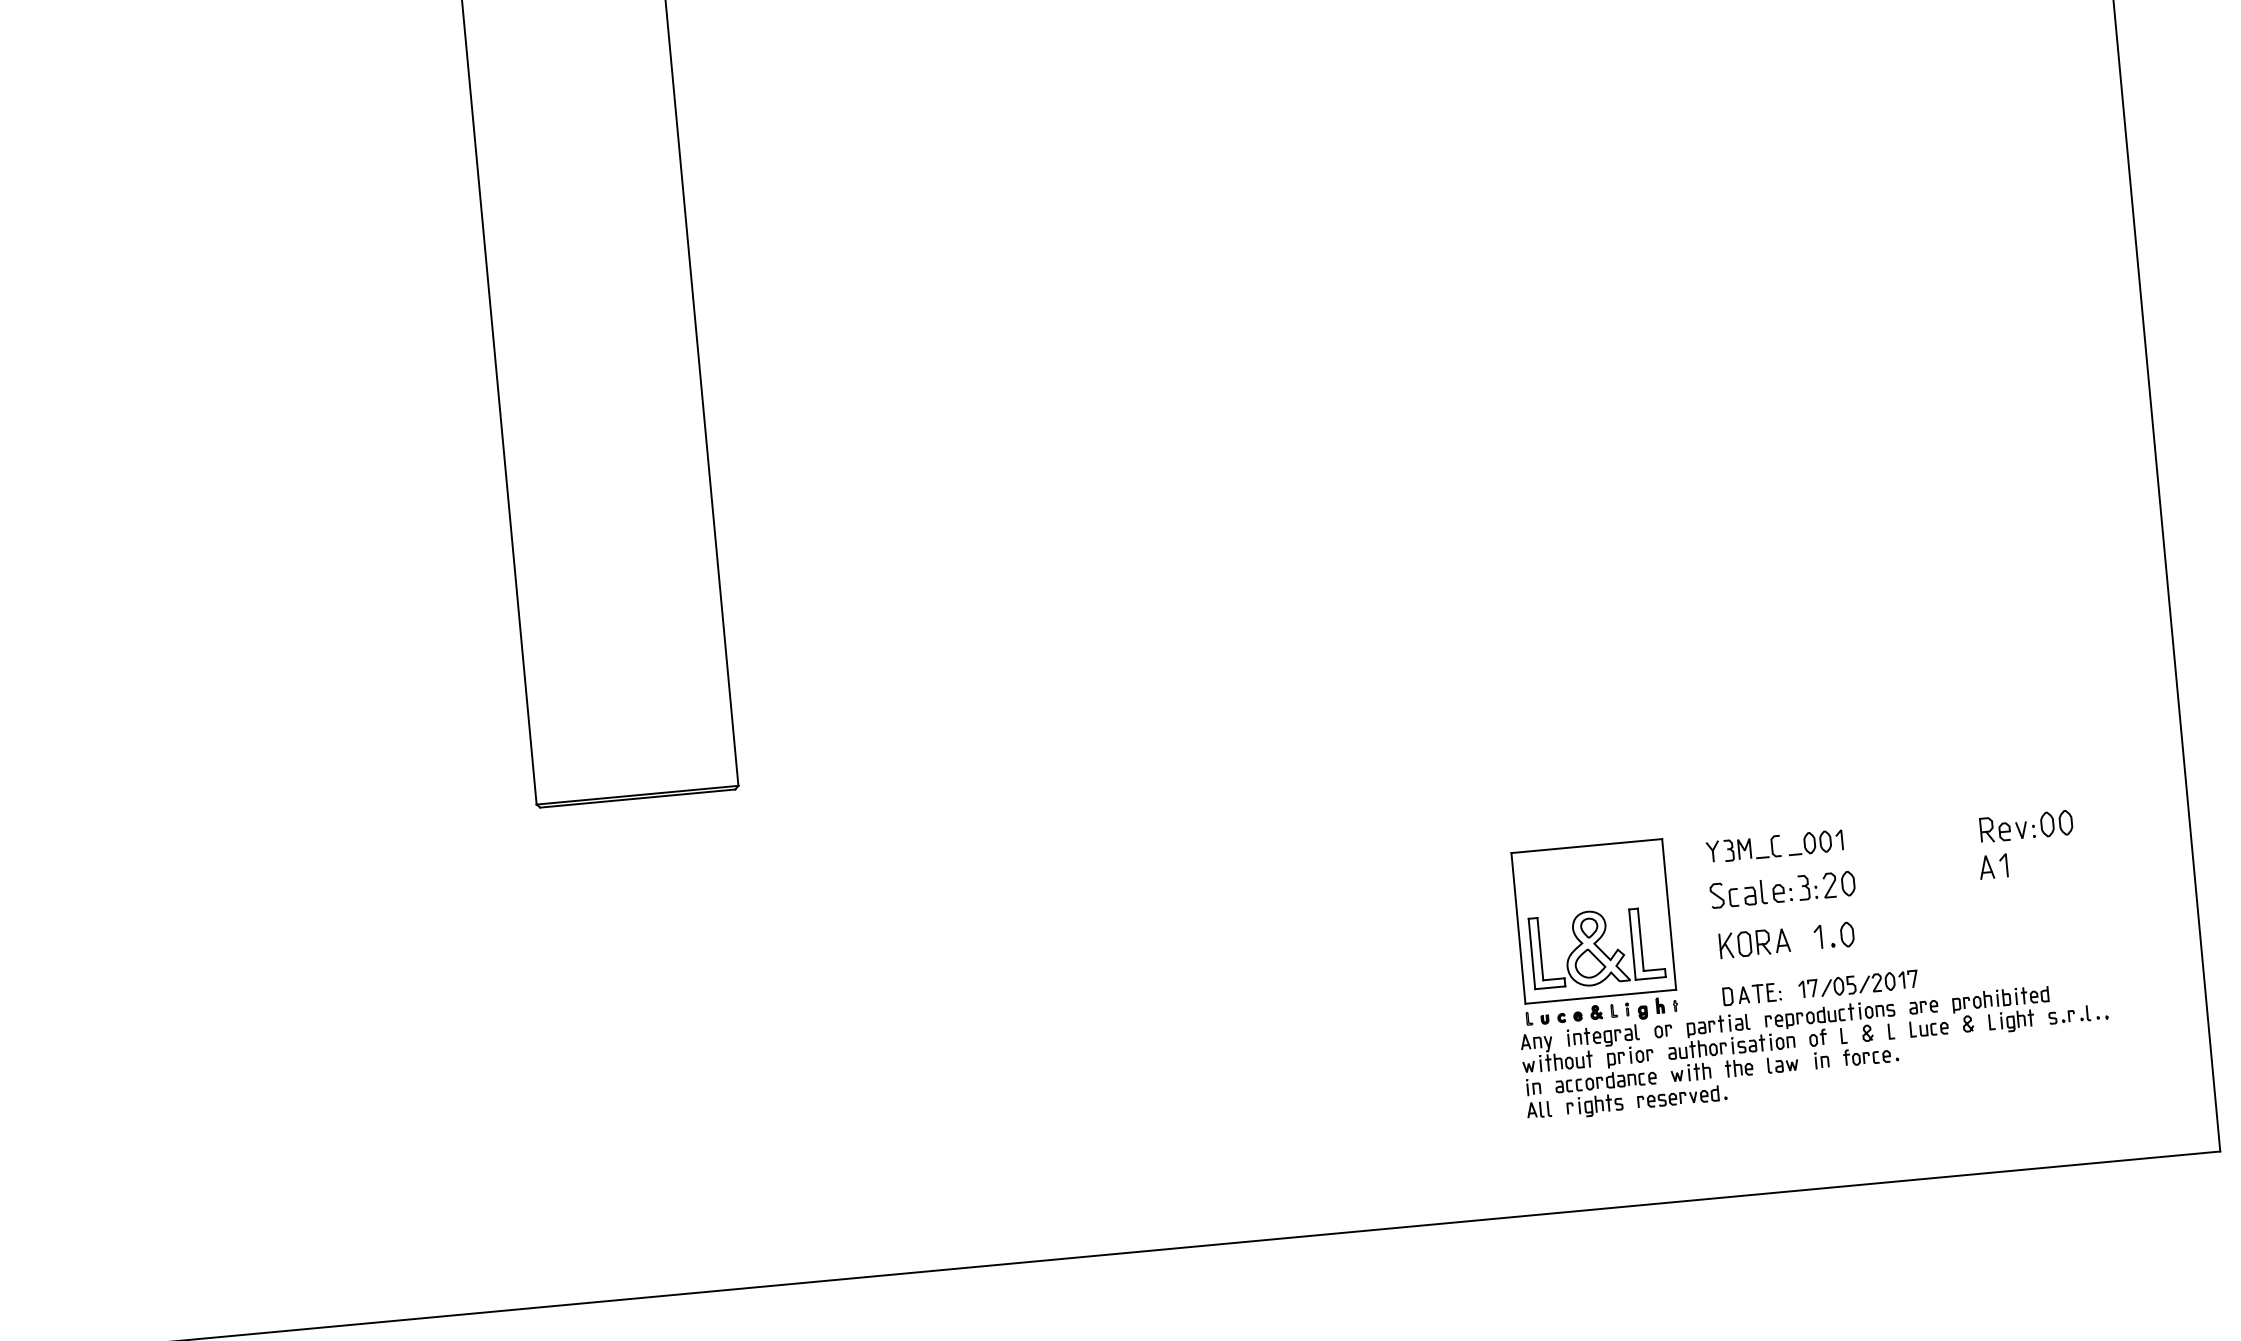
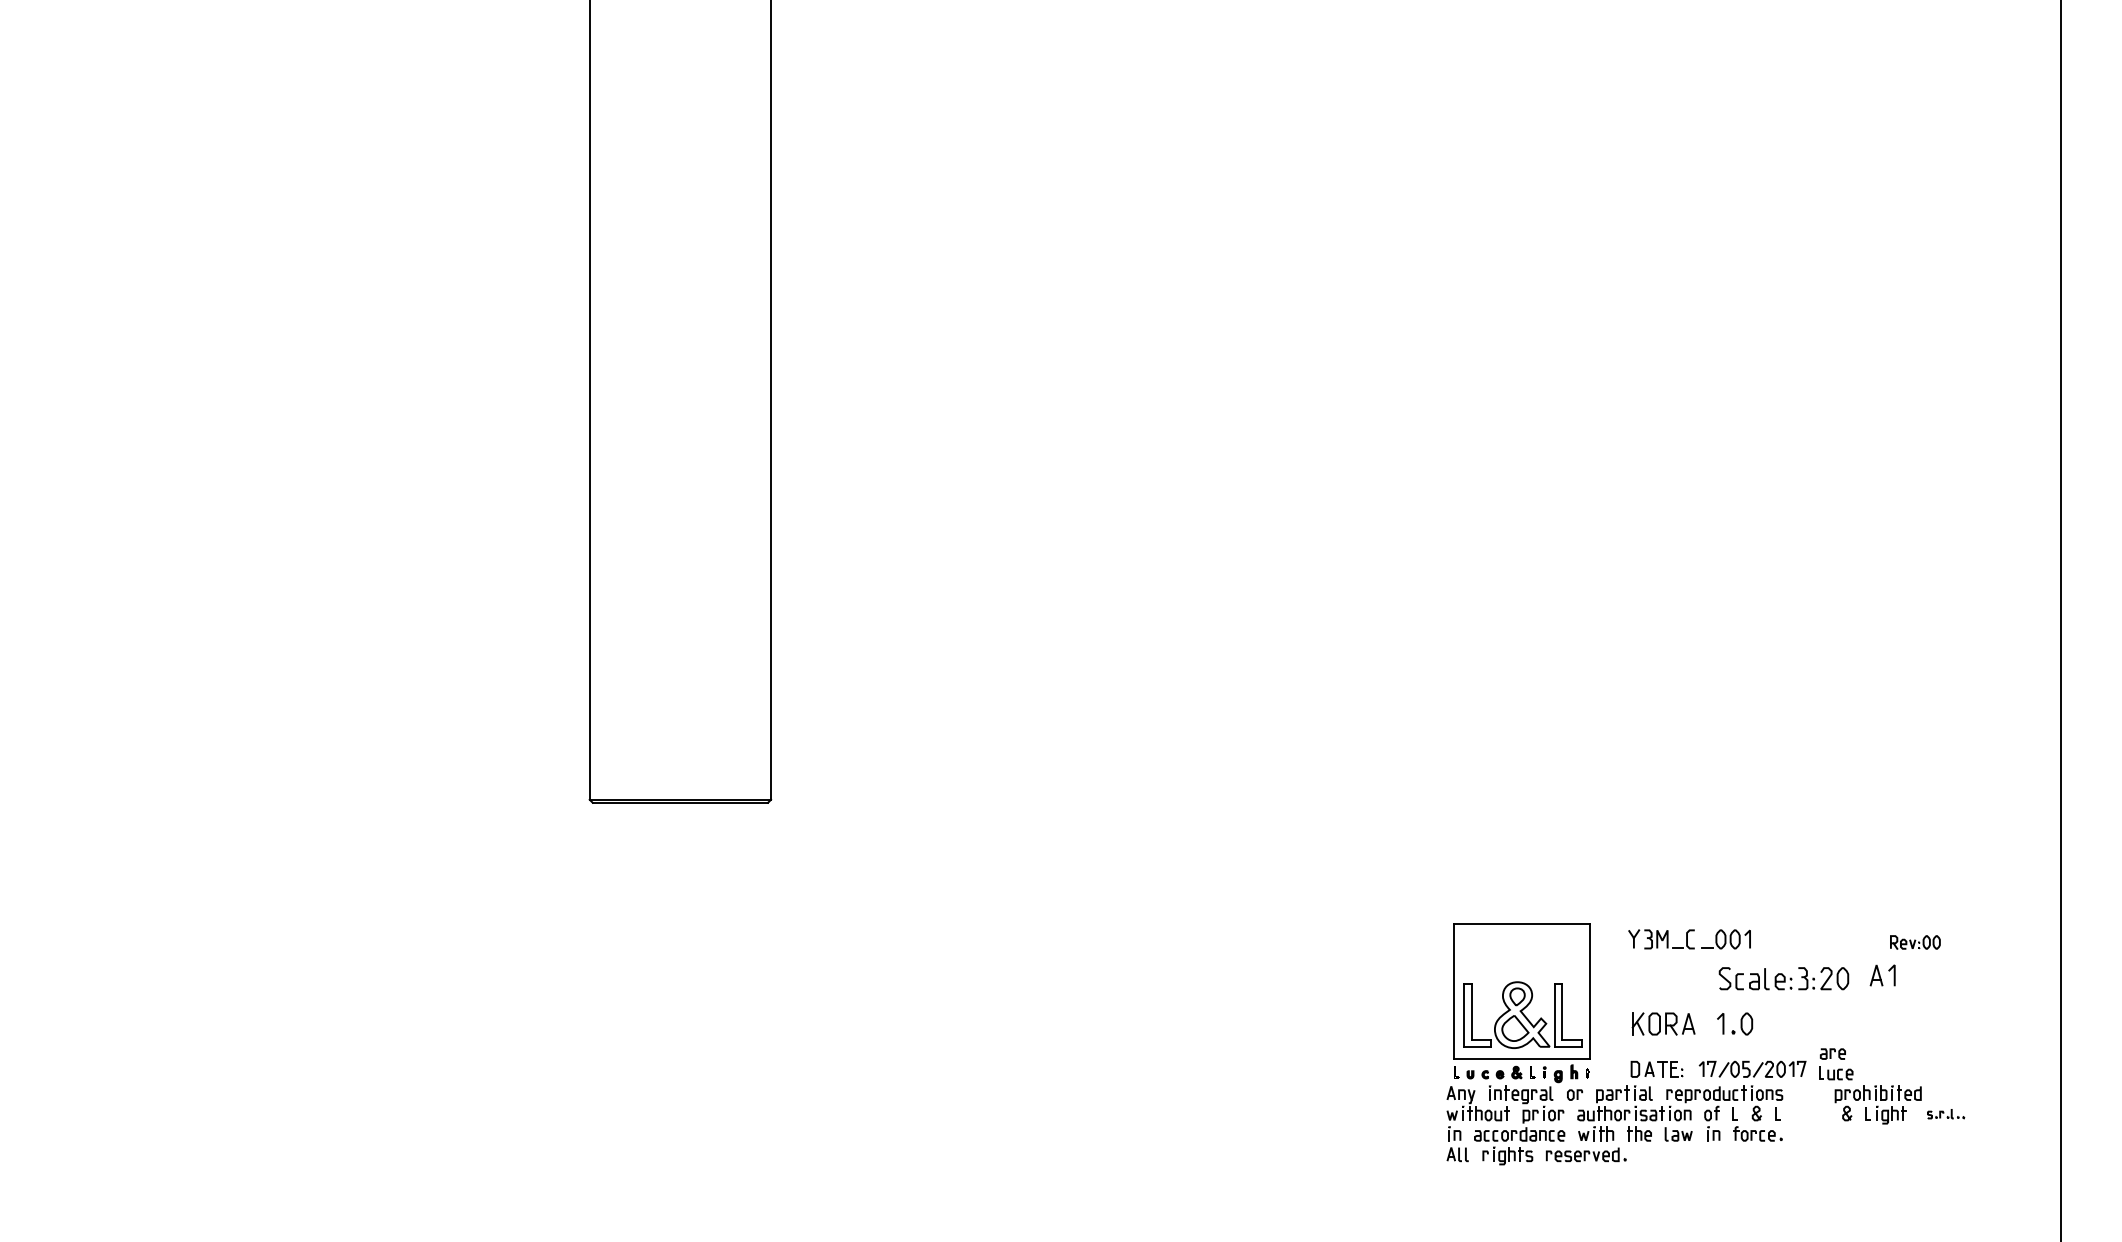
part: (2026, 826) -> (1915, 942), size x0.6
part: (1782, 889) -> (1783, 978), moved
part: (2077, 1013) -> (1945, 1113), size x0.7
part: (1928, 1018) -> (1836, 1064), moved

